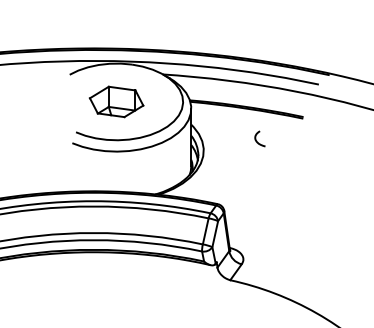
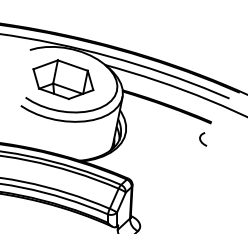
part: (116, 101) -> (63, 79), size x1.43
curve: (256, 138) -> (201, 138), moved

